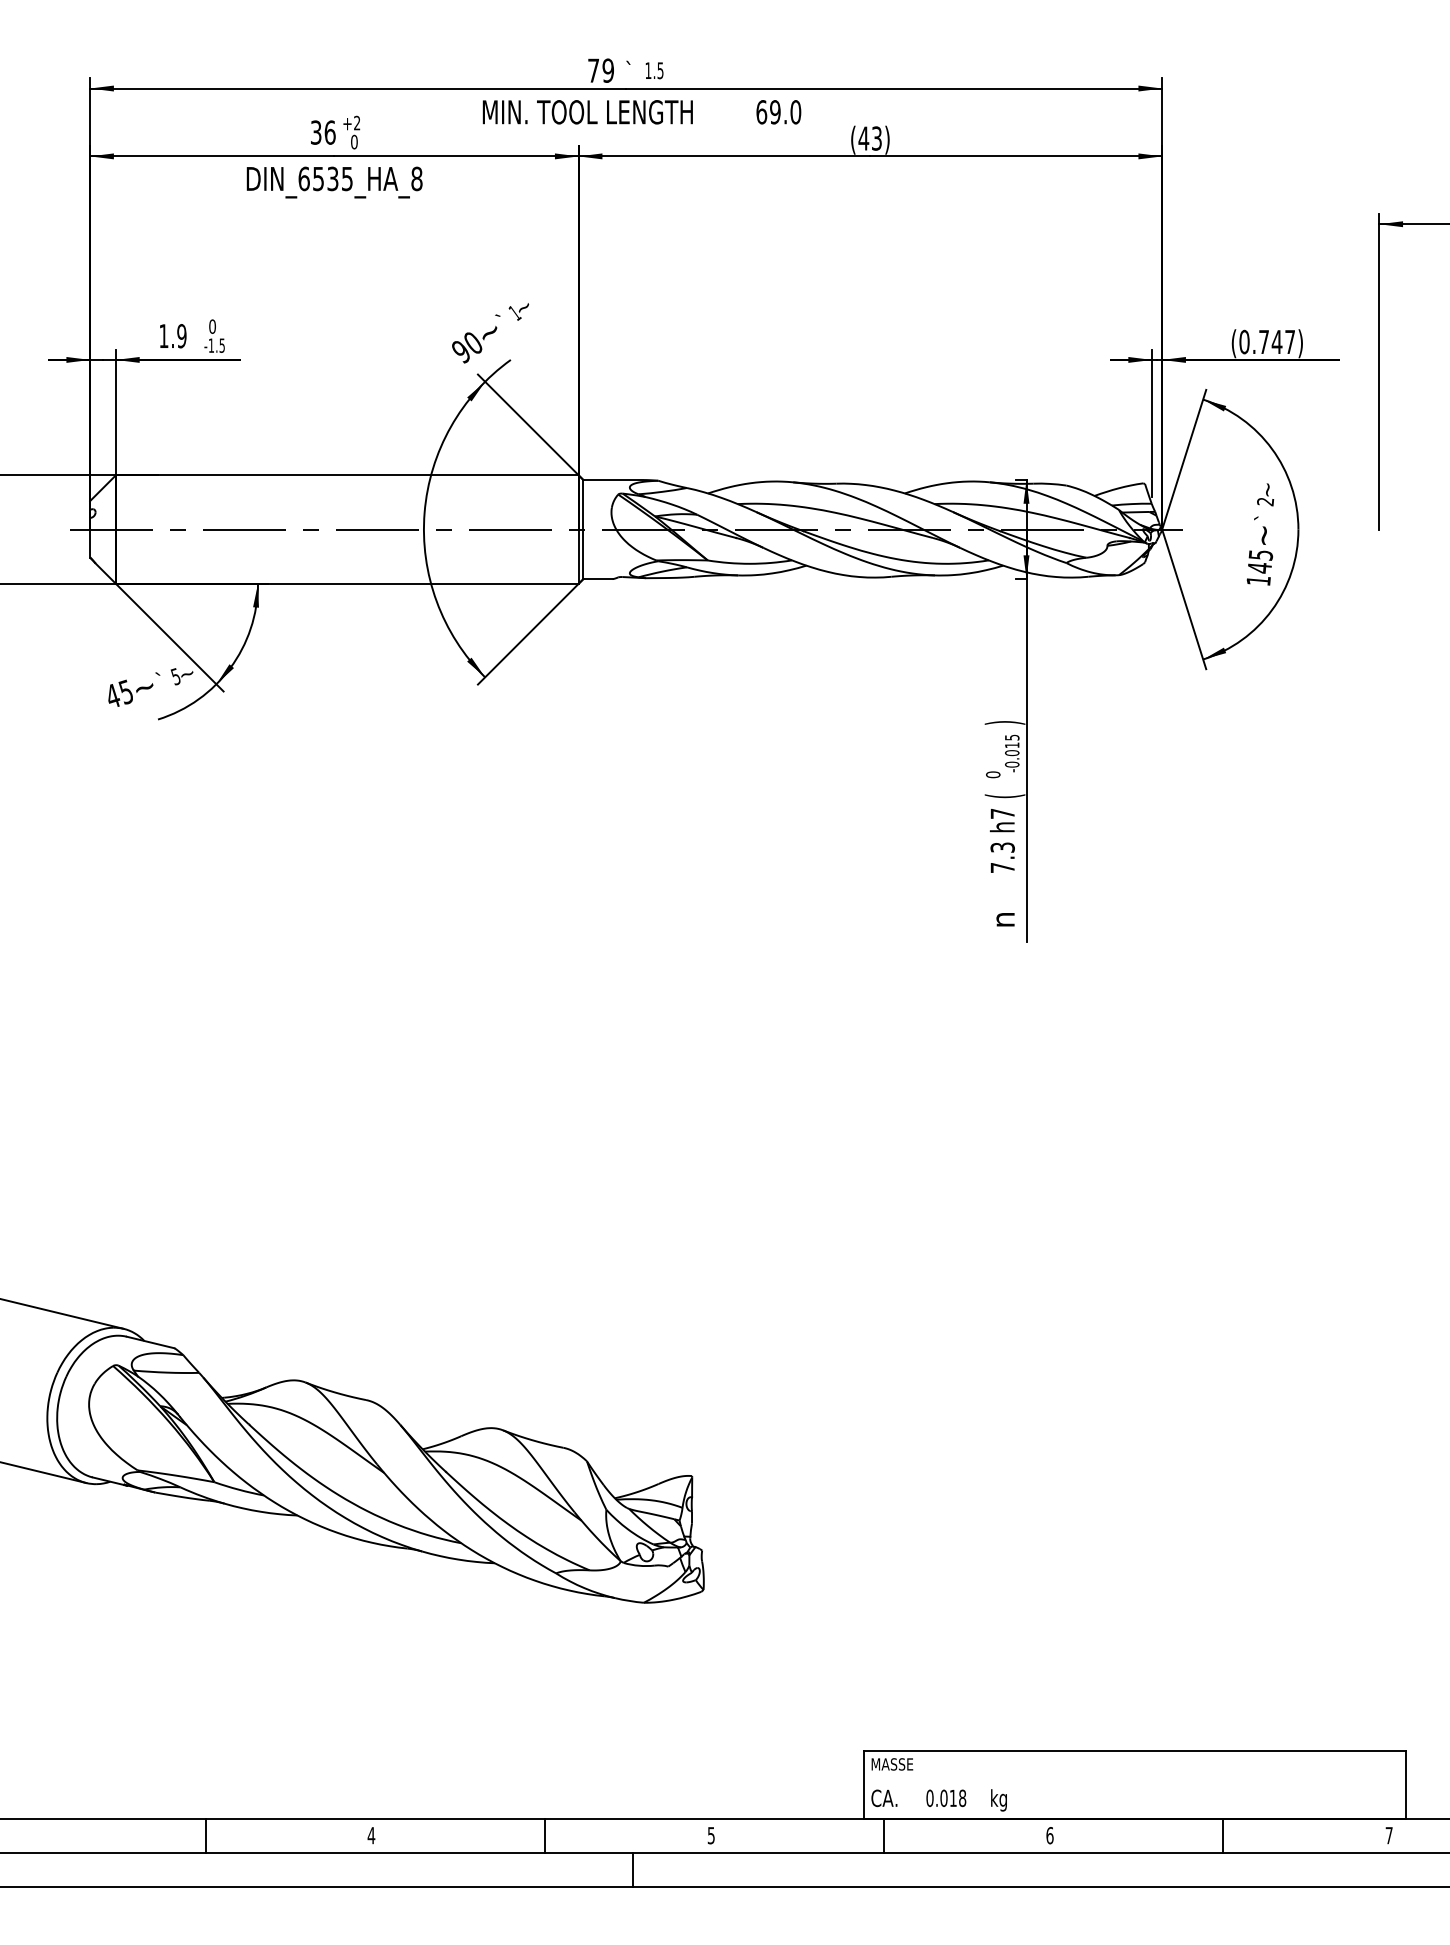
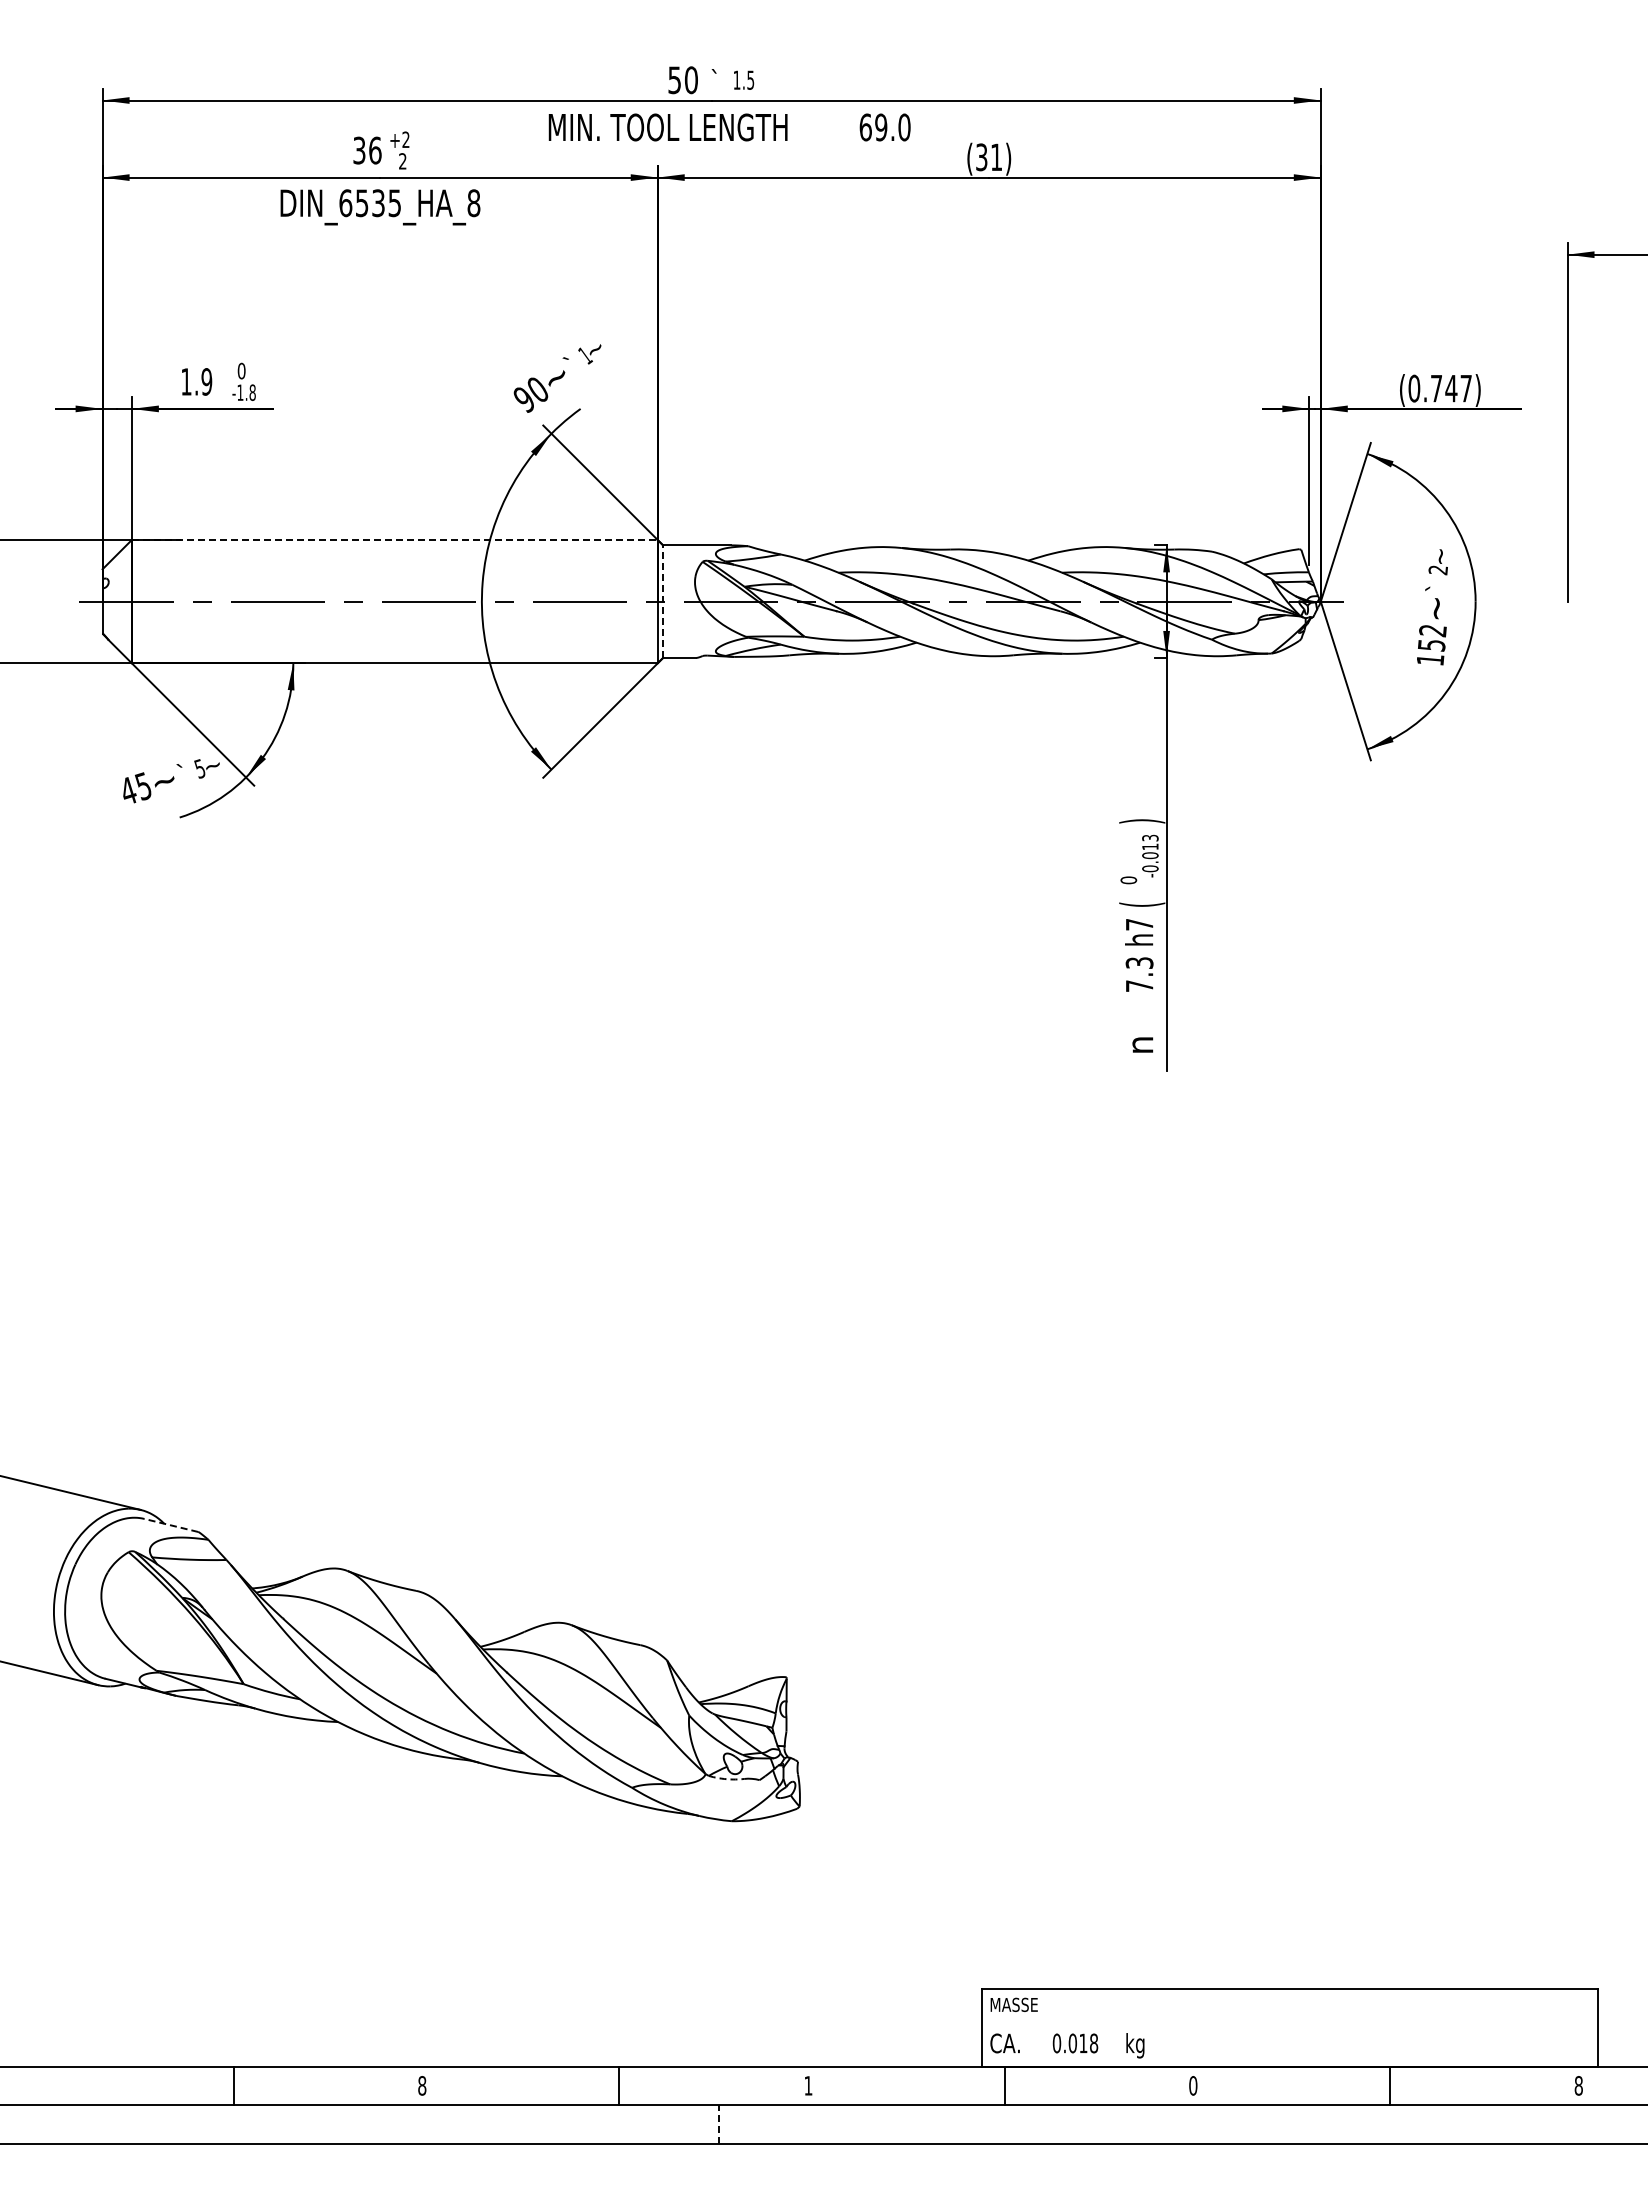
text: (600, 70) -> (682, 80), 79 -> 50
text: (869, 138) -> (988, 157), (43) -> (31)
text: (354, 142) -> (402, 161), 0 -> 2
text: (222, 345) -> (252, 392), -1.5 -> -1.8
line: (347, 474) -> (394, 539), solid -> dashed
line: (583, 529) -> (663, 601), solid -> dashed
text: (1260, 561) -> (1432, 638), 145 -> 152
text: (1011, 737) -> (1149, 837), -0.015 -> -0.013
line: (150, 1342) -> (171, 1525), solid -> dashed
arc: (639, 1566) -> (726, 1779), solid -> dashed
text: (370, 1835) -> (421, 2085), 4 -> 8
text: (711, 1835) -> (808, 2085), 5 -> 1
text: (1050, 1835) -> (1193, 2085), 6 -> 0
text: (1388, 1835) -> (1578, 2085), 7 -> 8
line: (633, 1868) -> (719, 2123), solid -> dashed

